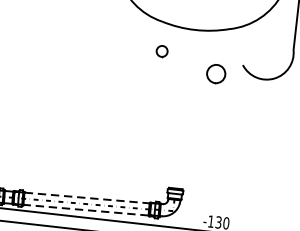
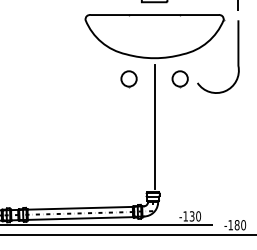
part: (161, 51) -> (128, 79), size x1.67
part: (215, 74) -> (179, 79), moved
line: (186, 110) -> (154, 126), added
line: (87, 198) -> (80, 208), dashed -> solid
line: (86, 210) -> (80, 218), dashed -> solid

